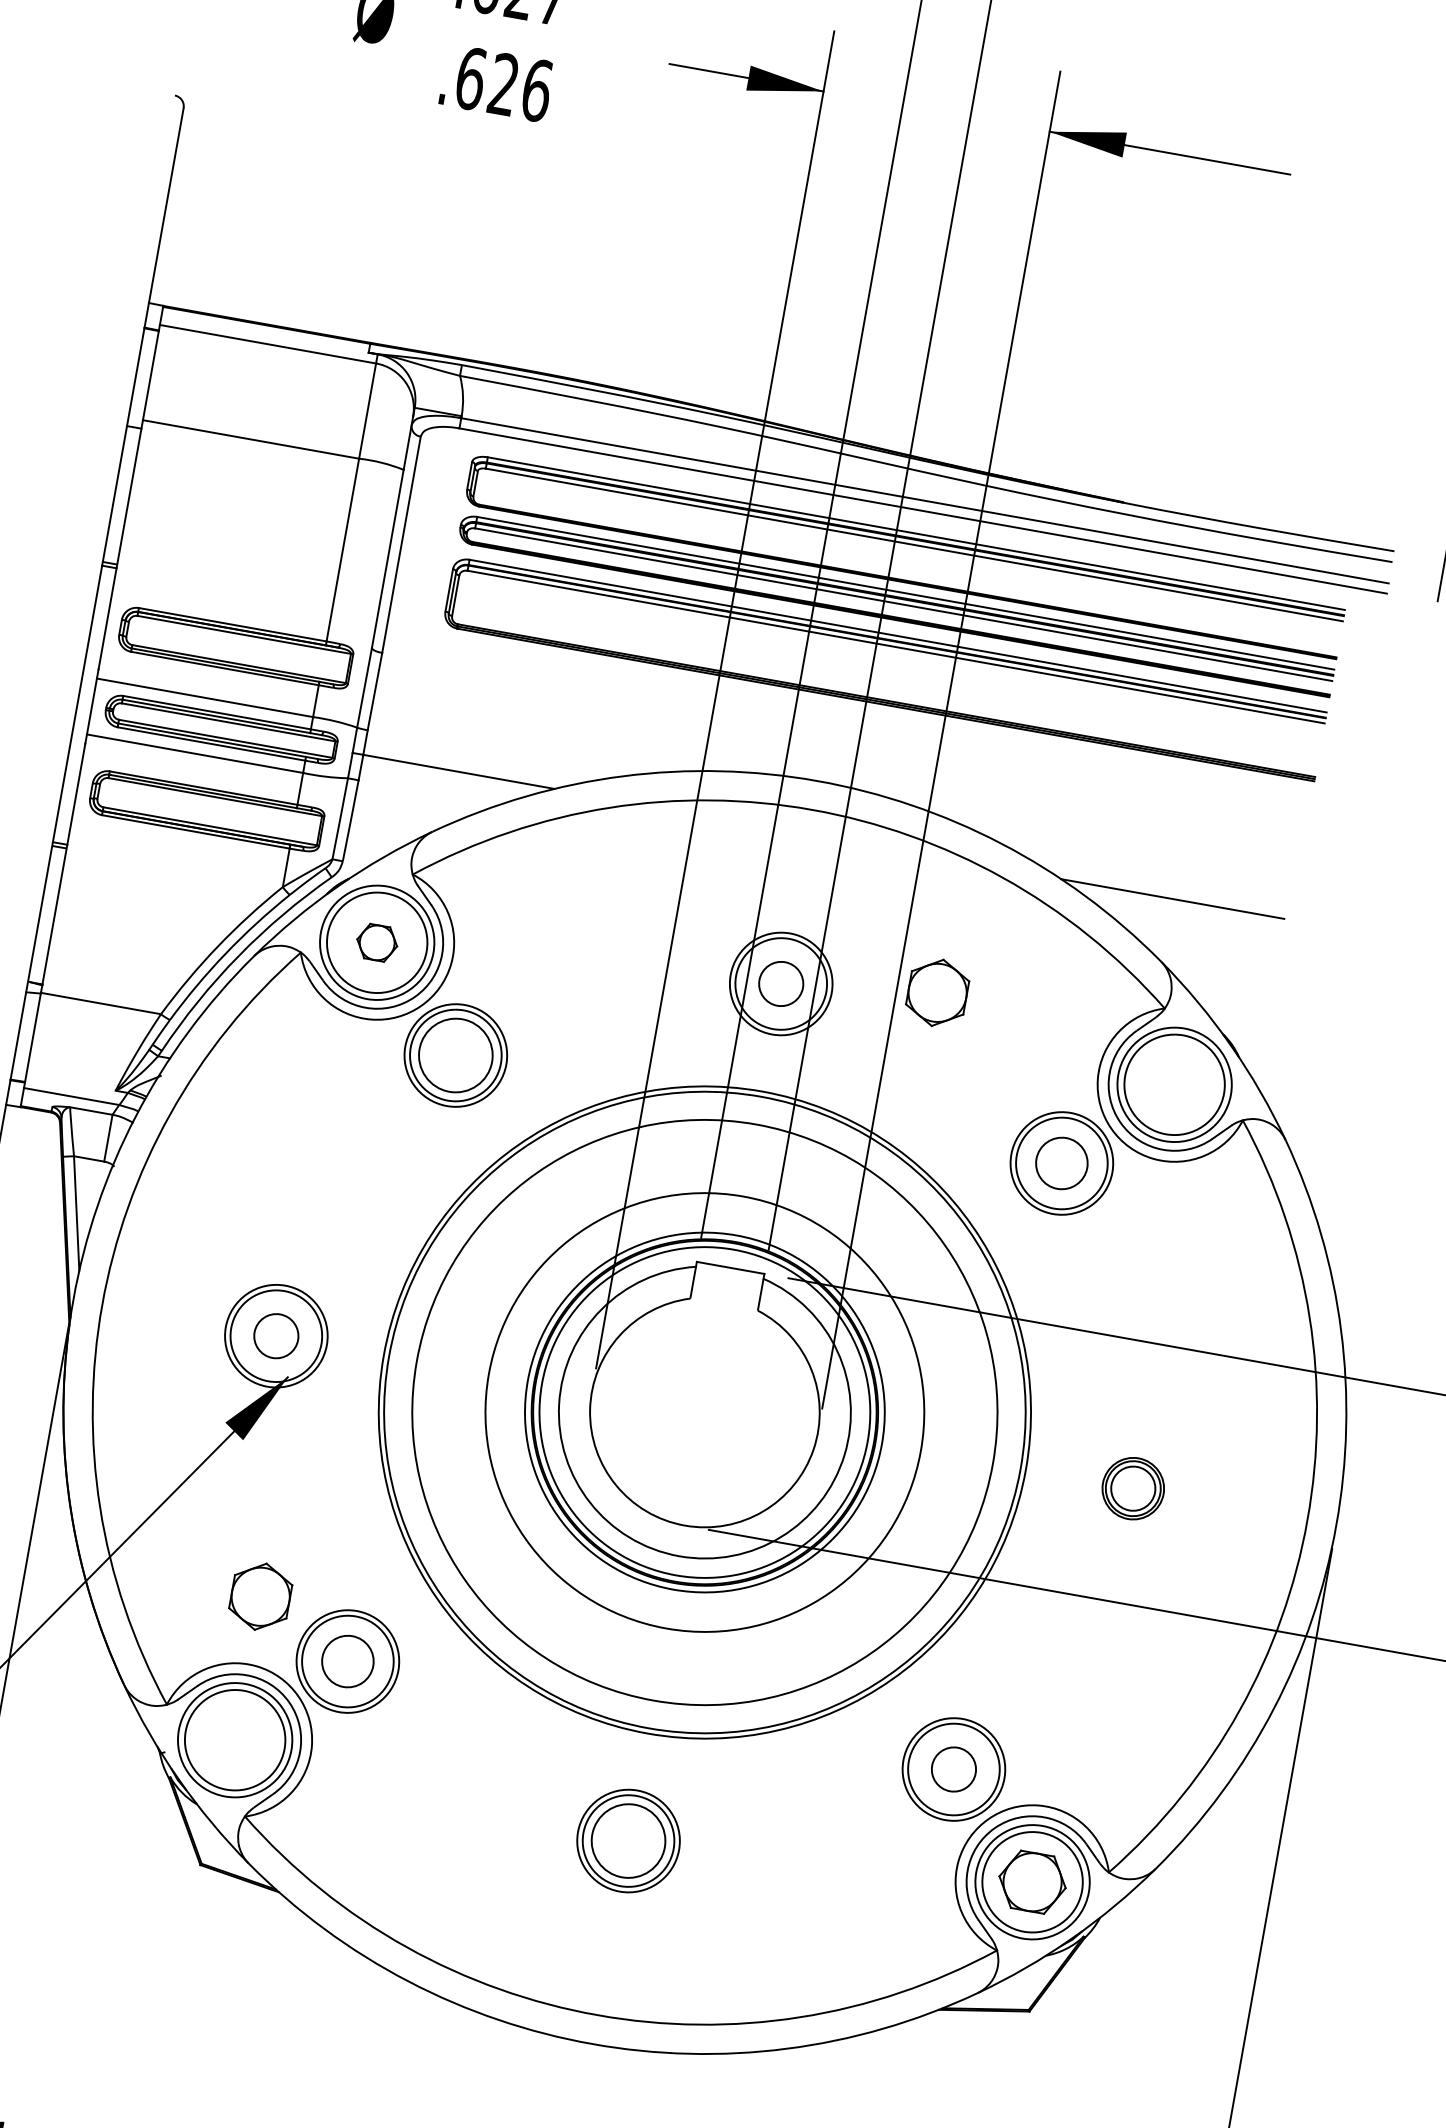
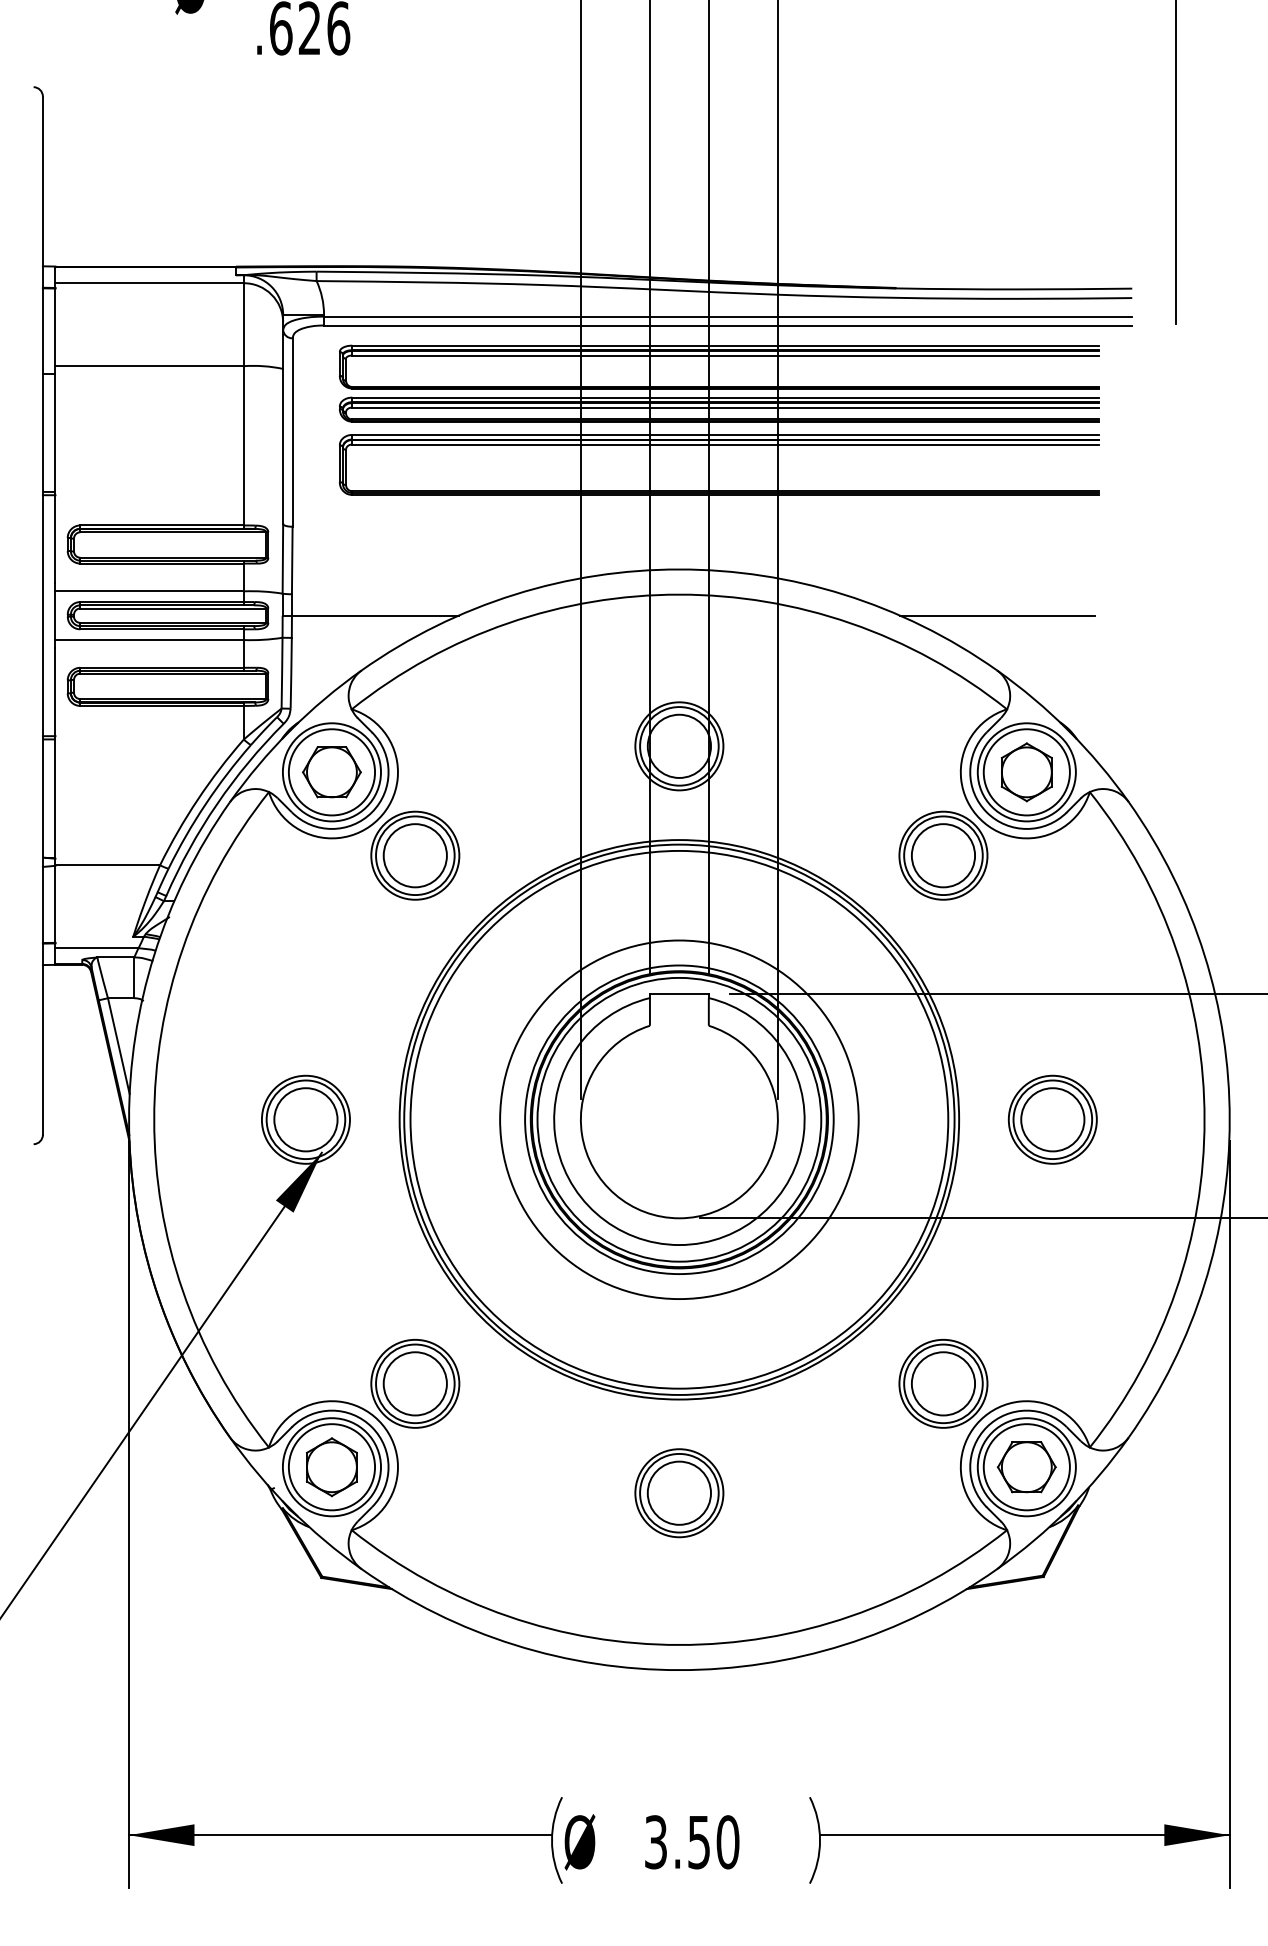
part: (376, 942) -> (331, 772), size x1.67
circle: (781, 983) -> (679, 745), size x1.67
part: (937, 992) -> (1026, 772), moved
circle: (1061, 1163) -> (943, 855), size x1.43
circle: (275, 1335) -> (305, 1119), size x1.67
circle: (705, 1412) -> (679, 1119), size x0.71
circle: (705, 1412) -> (679, 1119), size x1.43
part: (1133, 1488) -> (1052, 1119), size x1.67
part: (260, 1596) -> (331, 1467), moved
circle: (347, 1660) -> (414, 1383), size x1.43
circle: (954, 1769) -> (943, 1383), size x1.67

